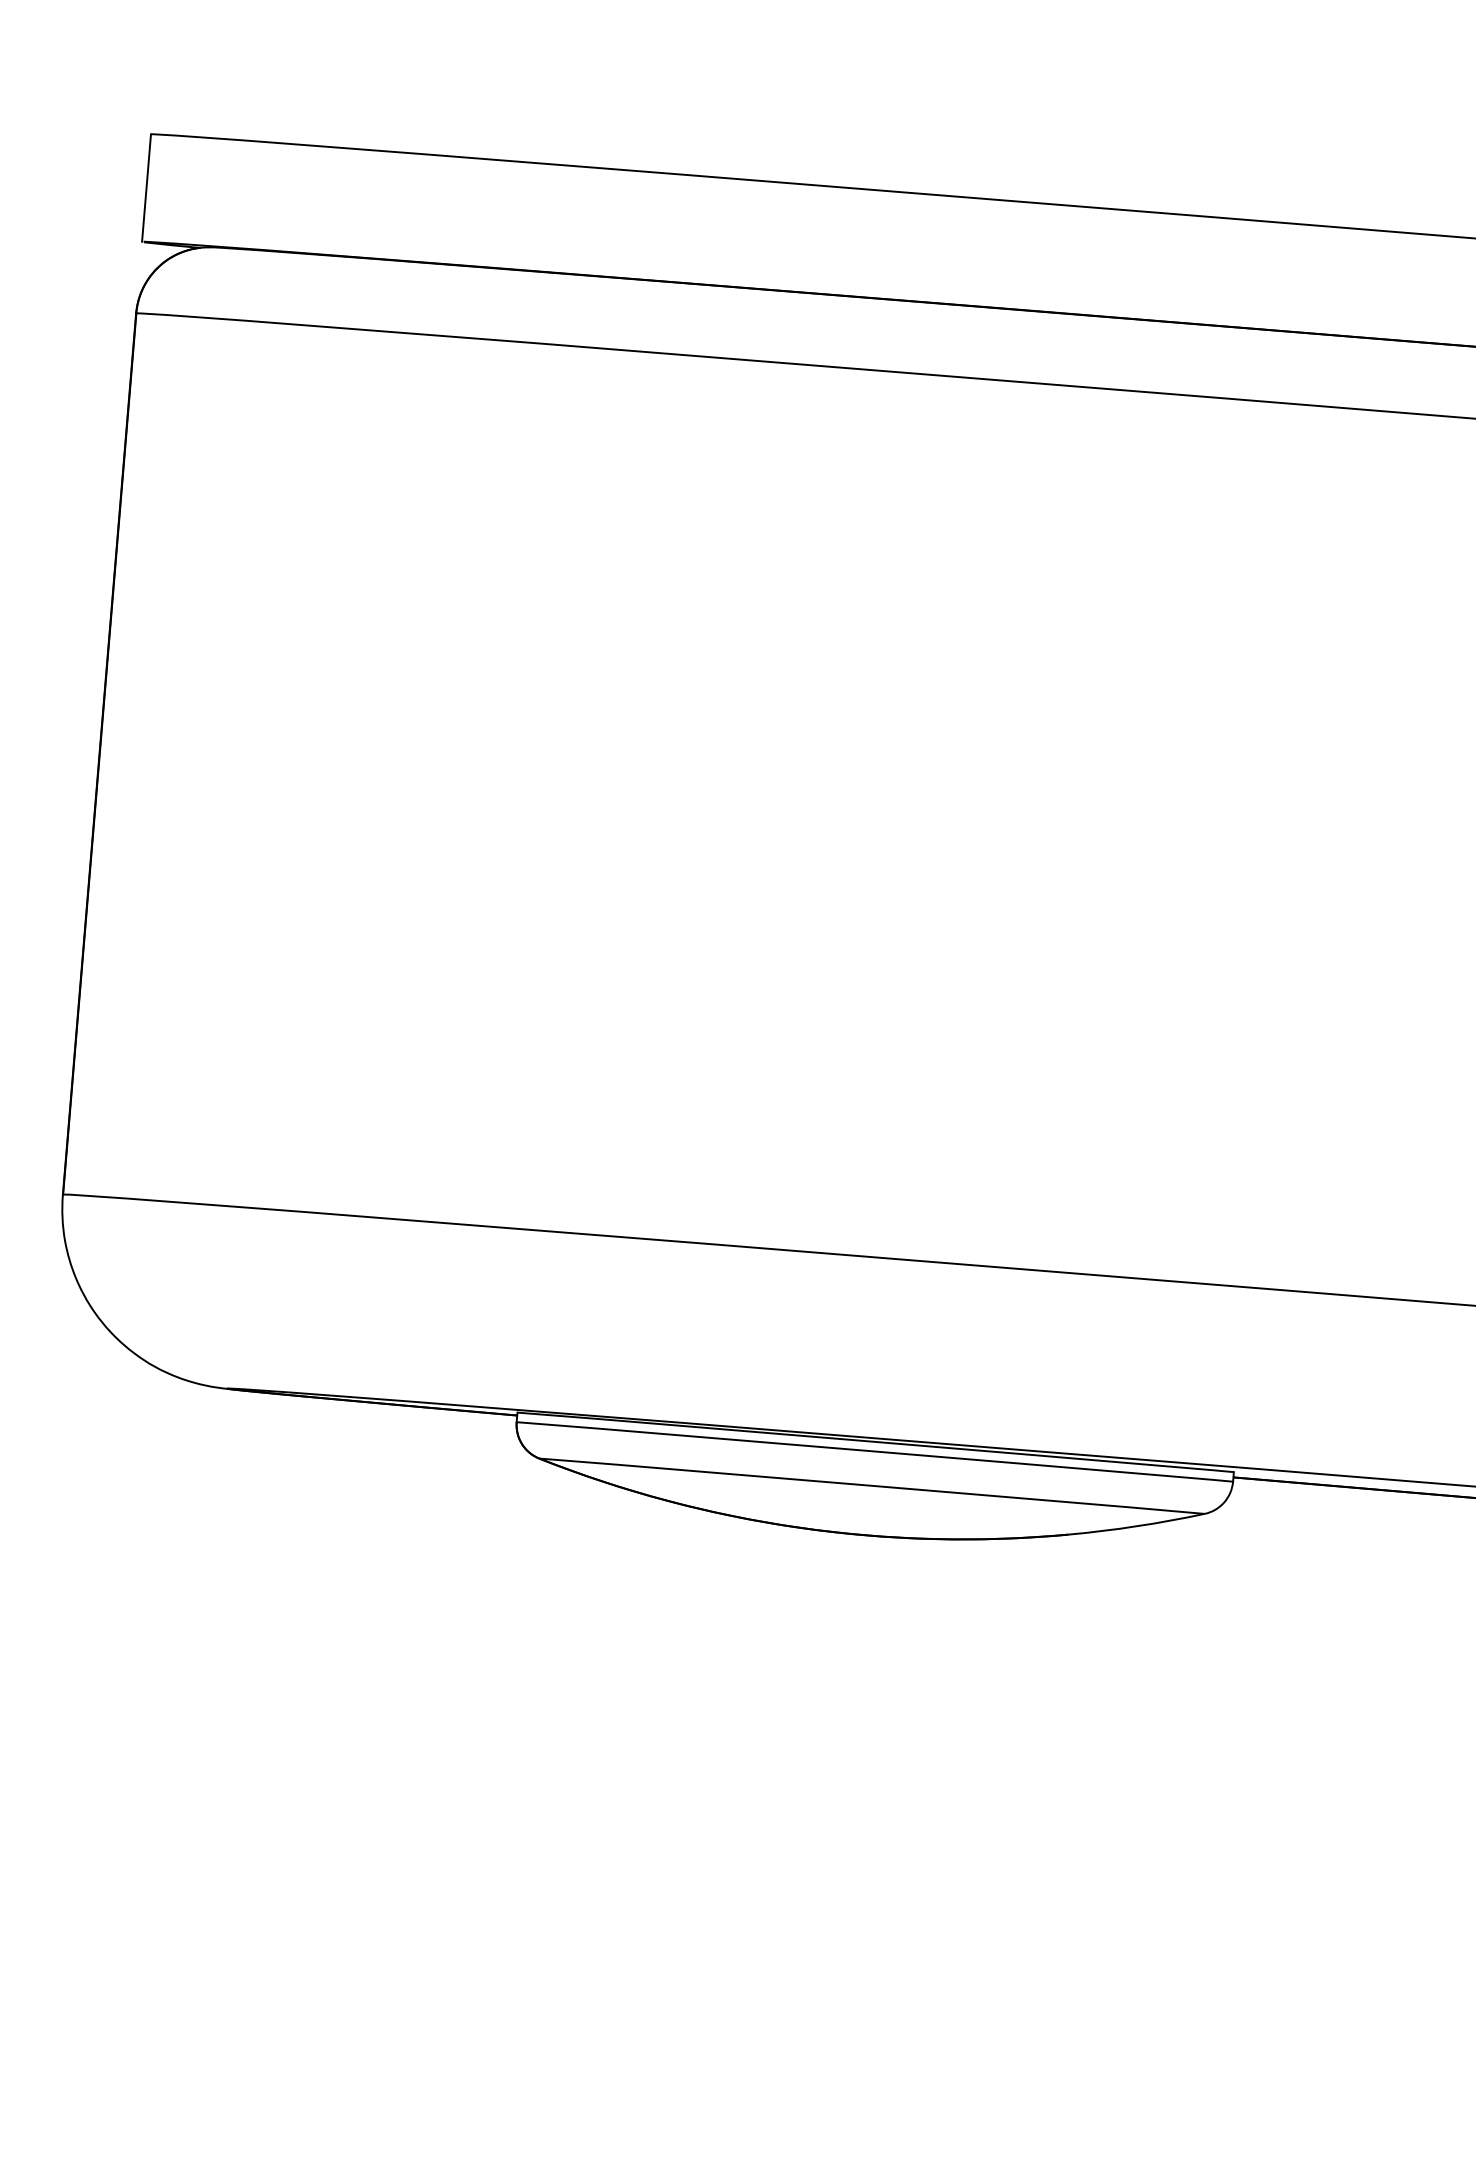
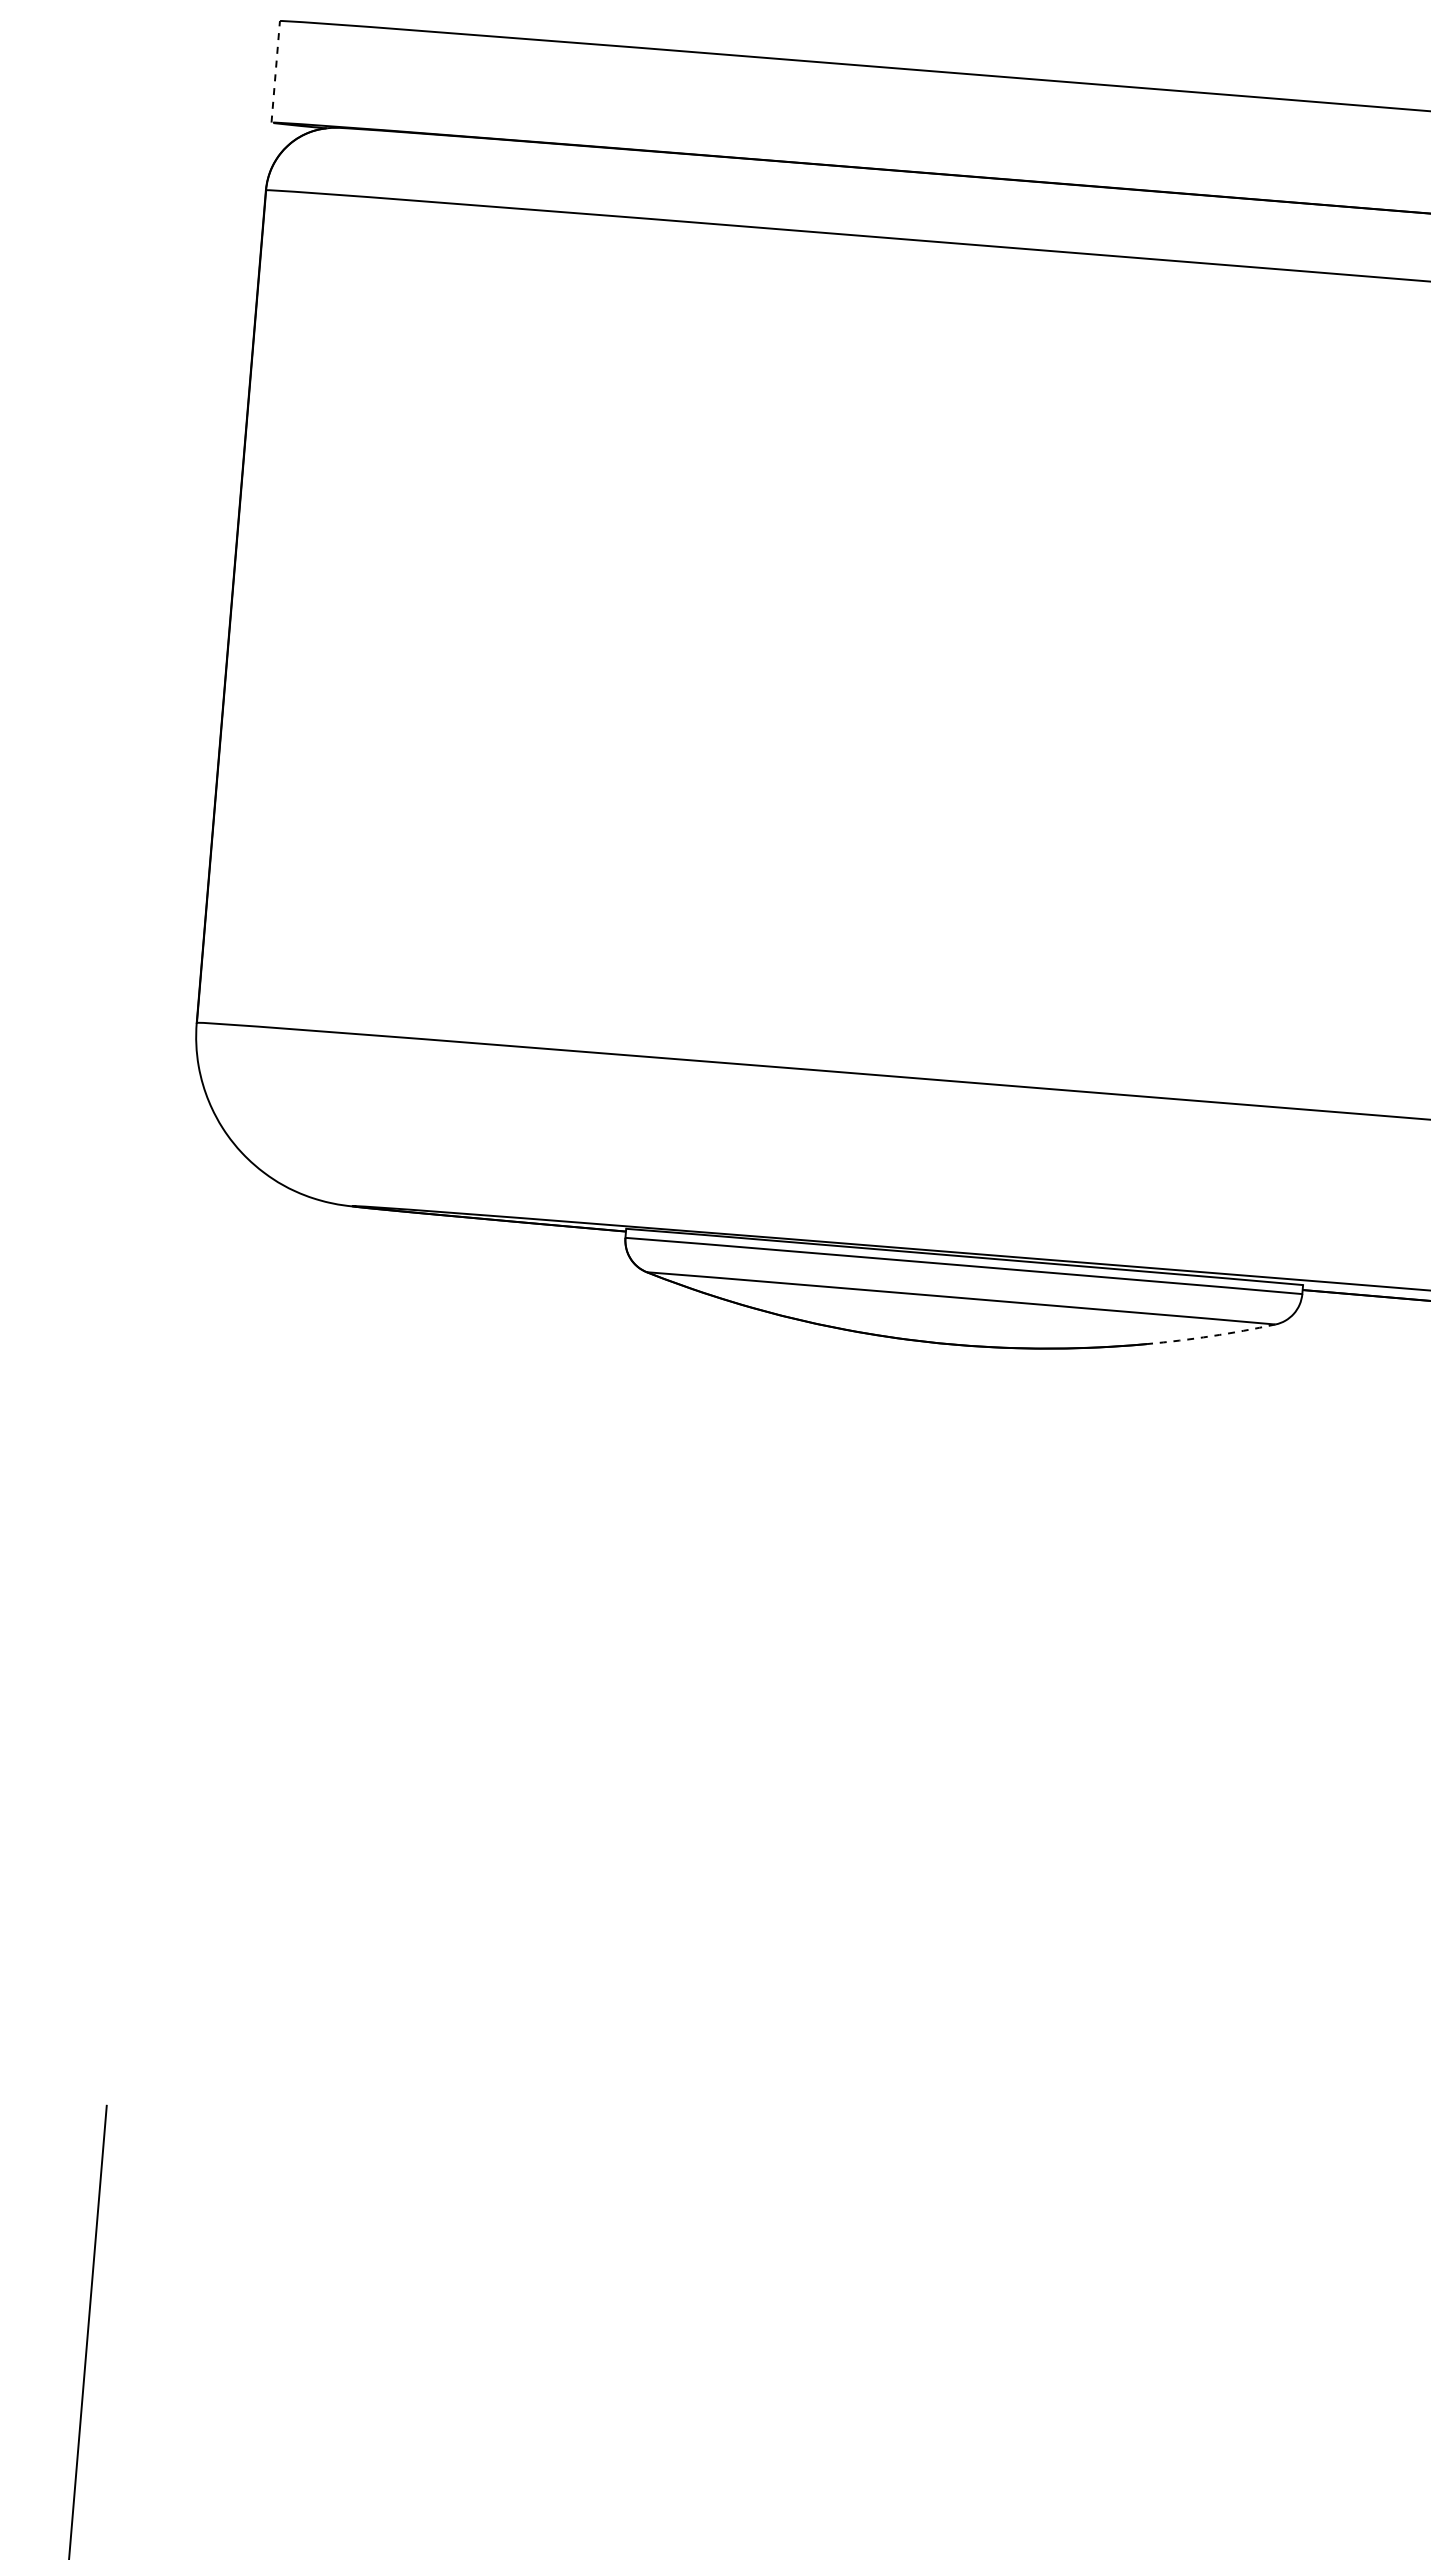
line: (146, 187) -> (275, 71), solid -> dashed
arc: (1136, 1526) -> (1211, 1336), solid -> dashed

